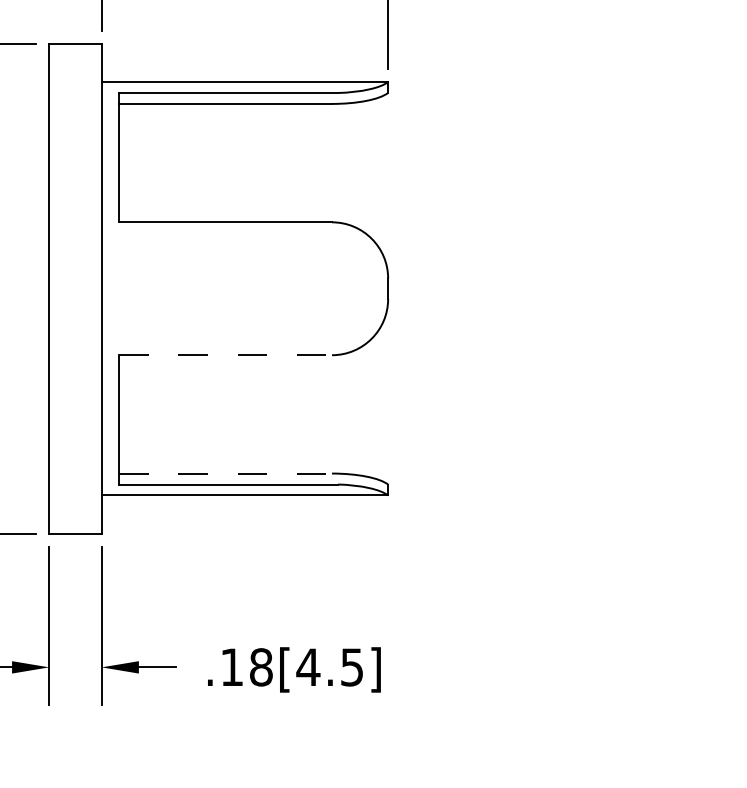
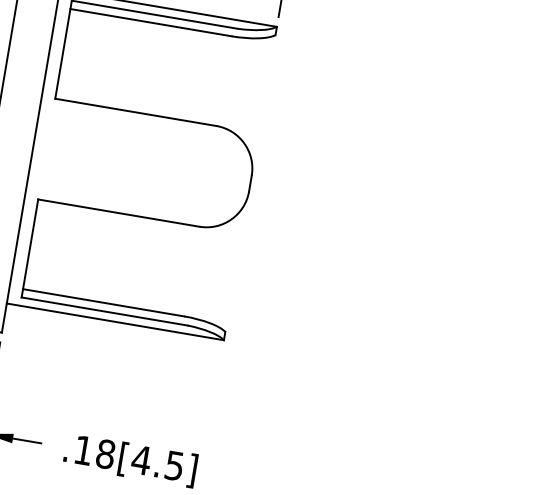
line: (226, 355) -> (119, 213), dashed -> solid
line: (226, 473) -> (104, 302), dashed -> solid

